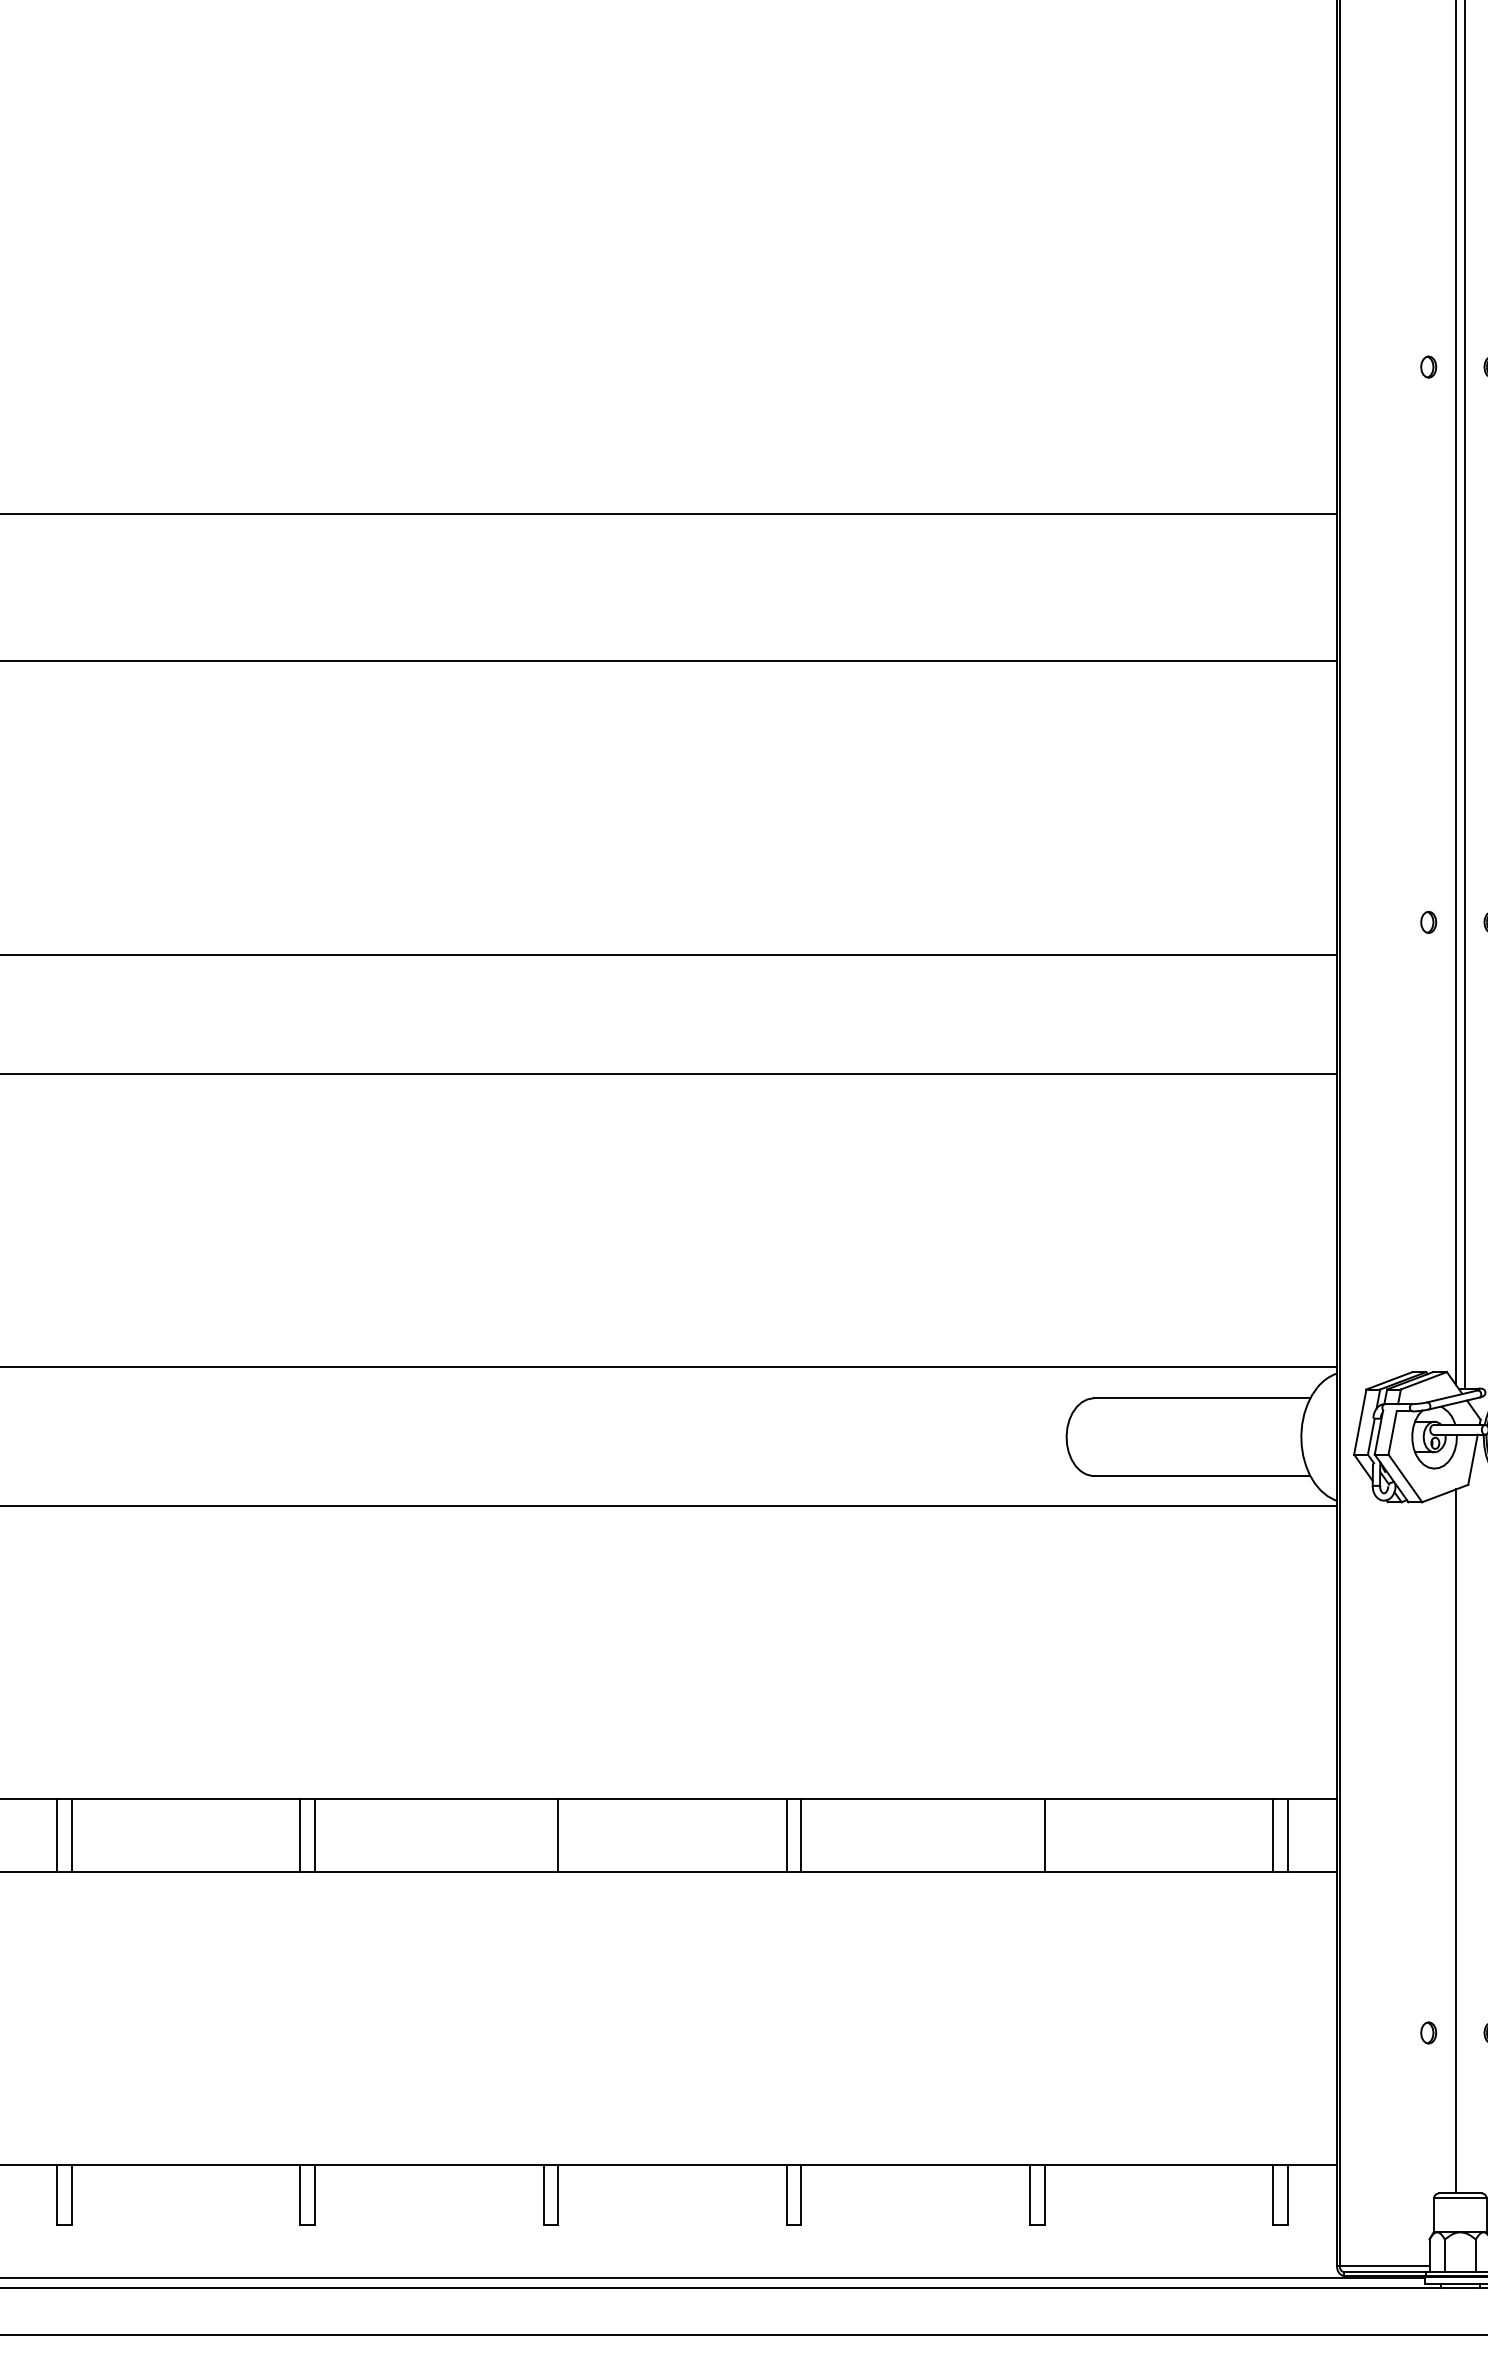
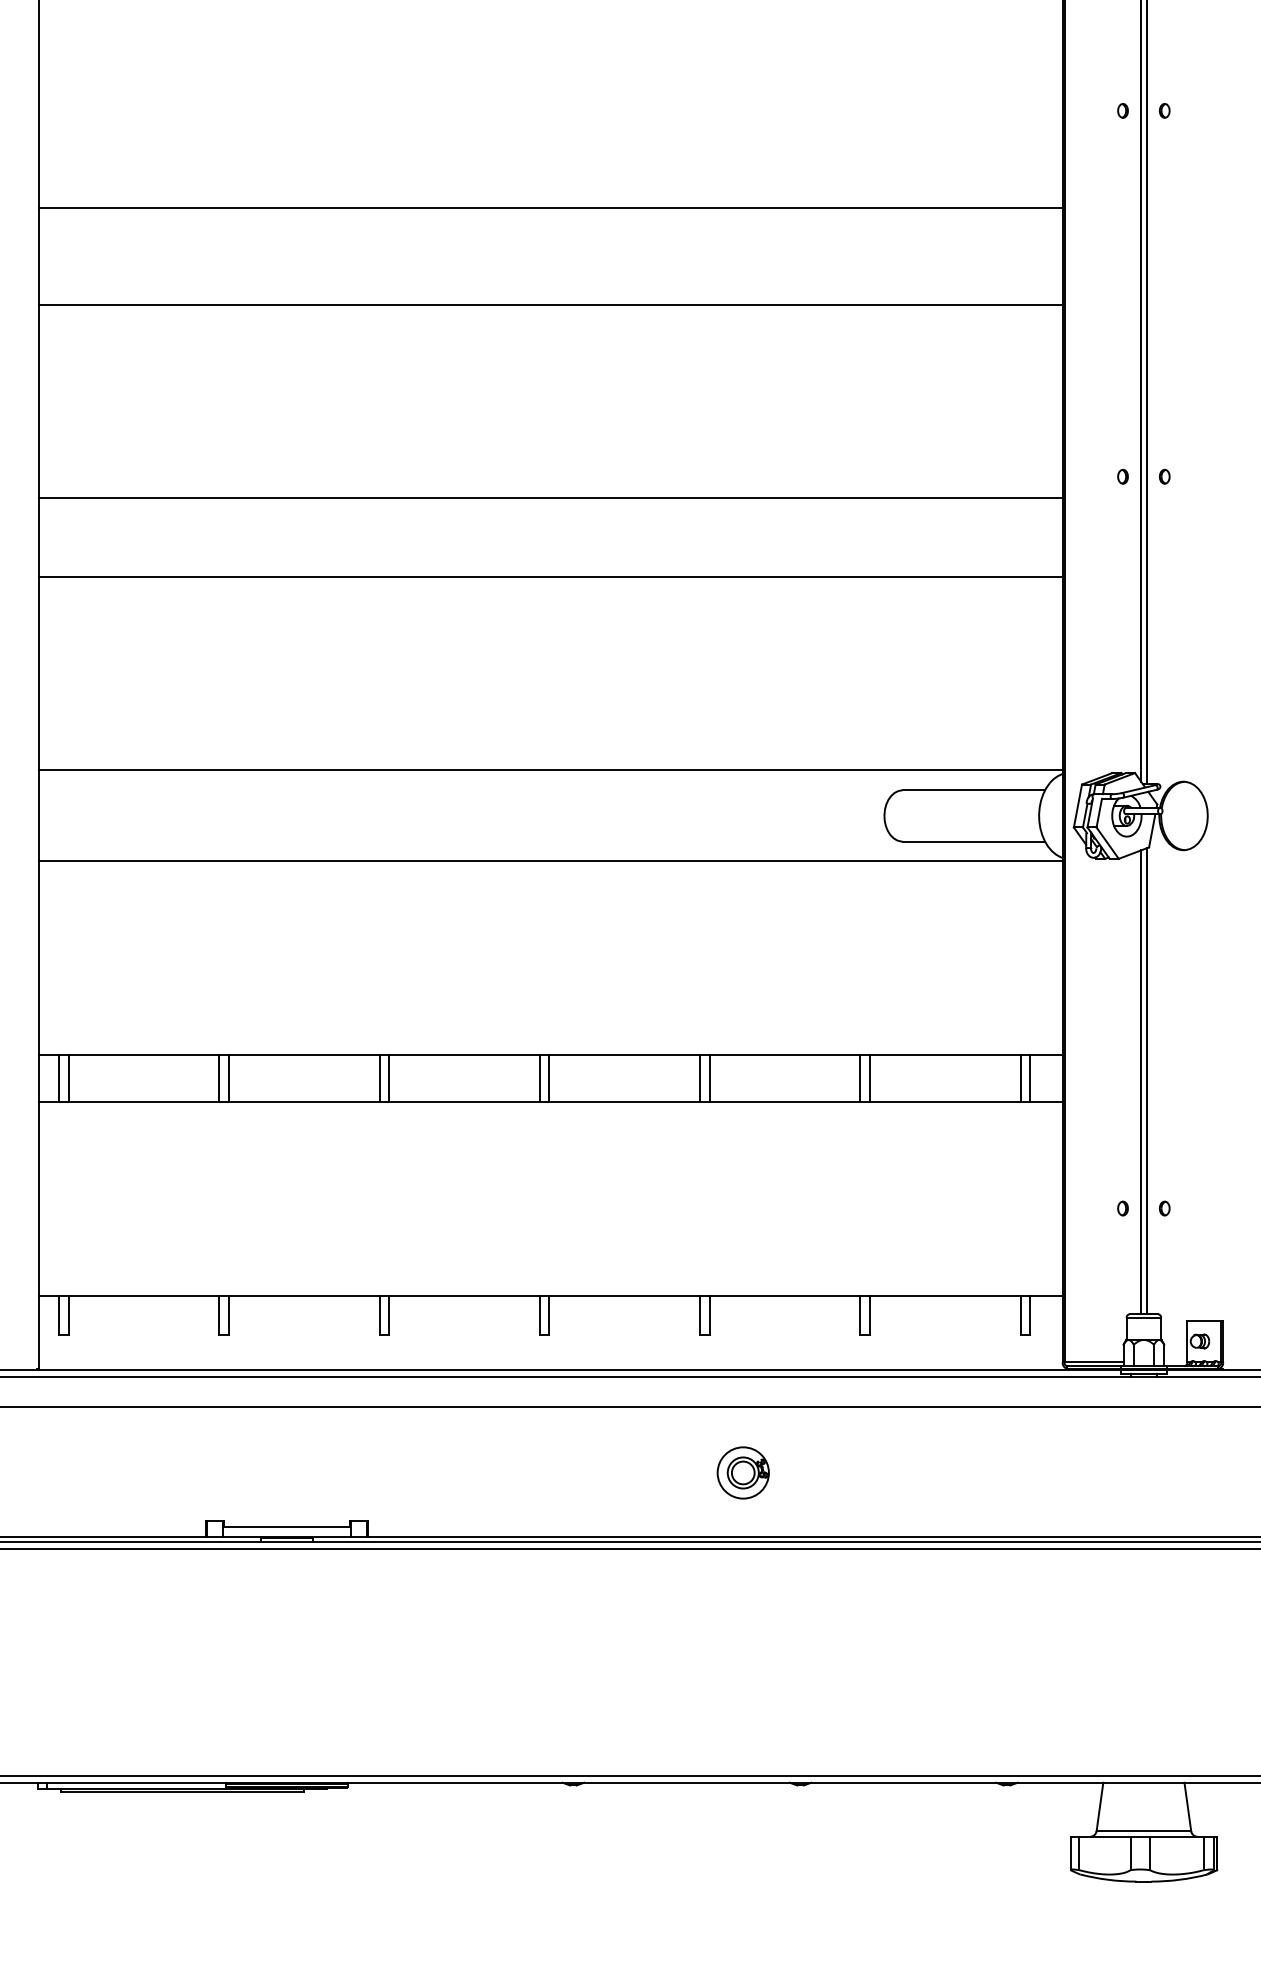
line: (543, 1835) -> (539, 1078), added
line: (1030, 1835) -> (860, 1078), added
line: (1464, 1840) -> (1146, 1081), added

